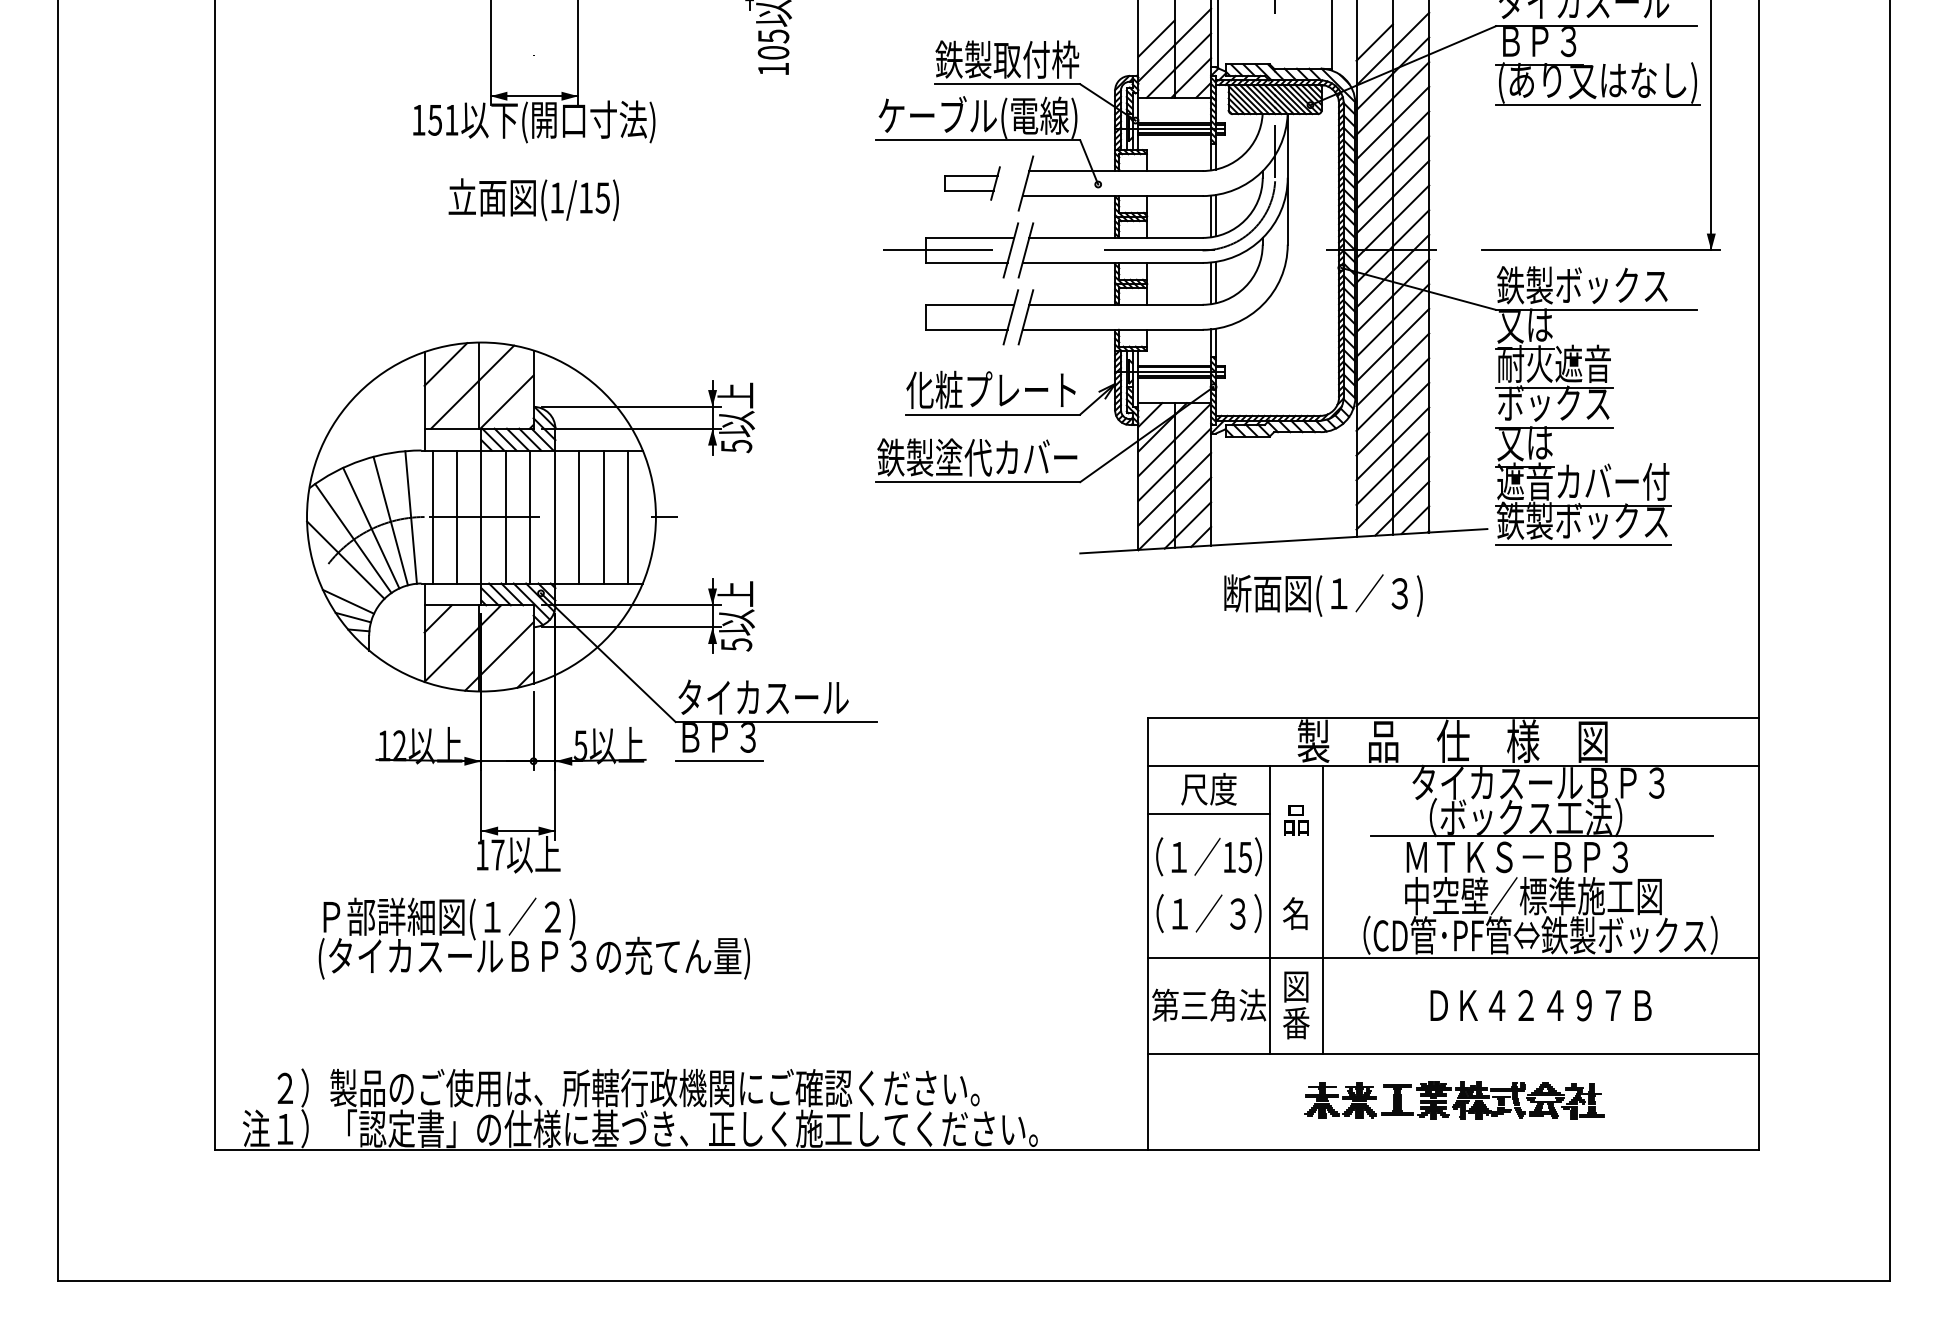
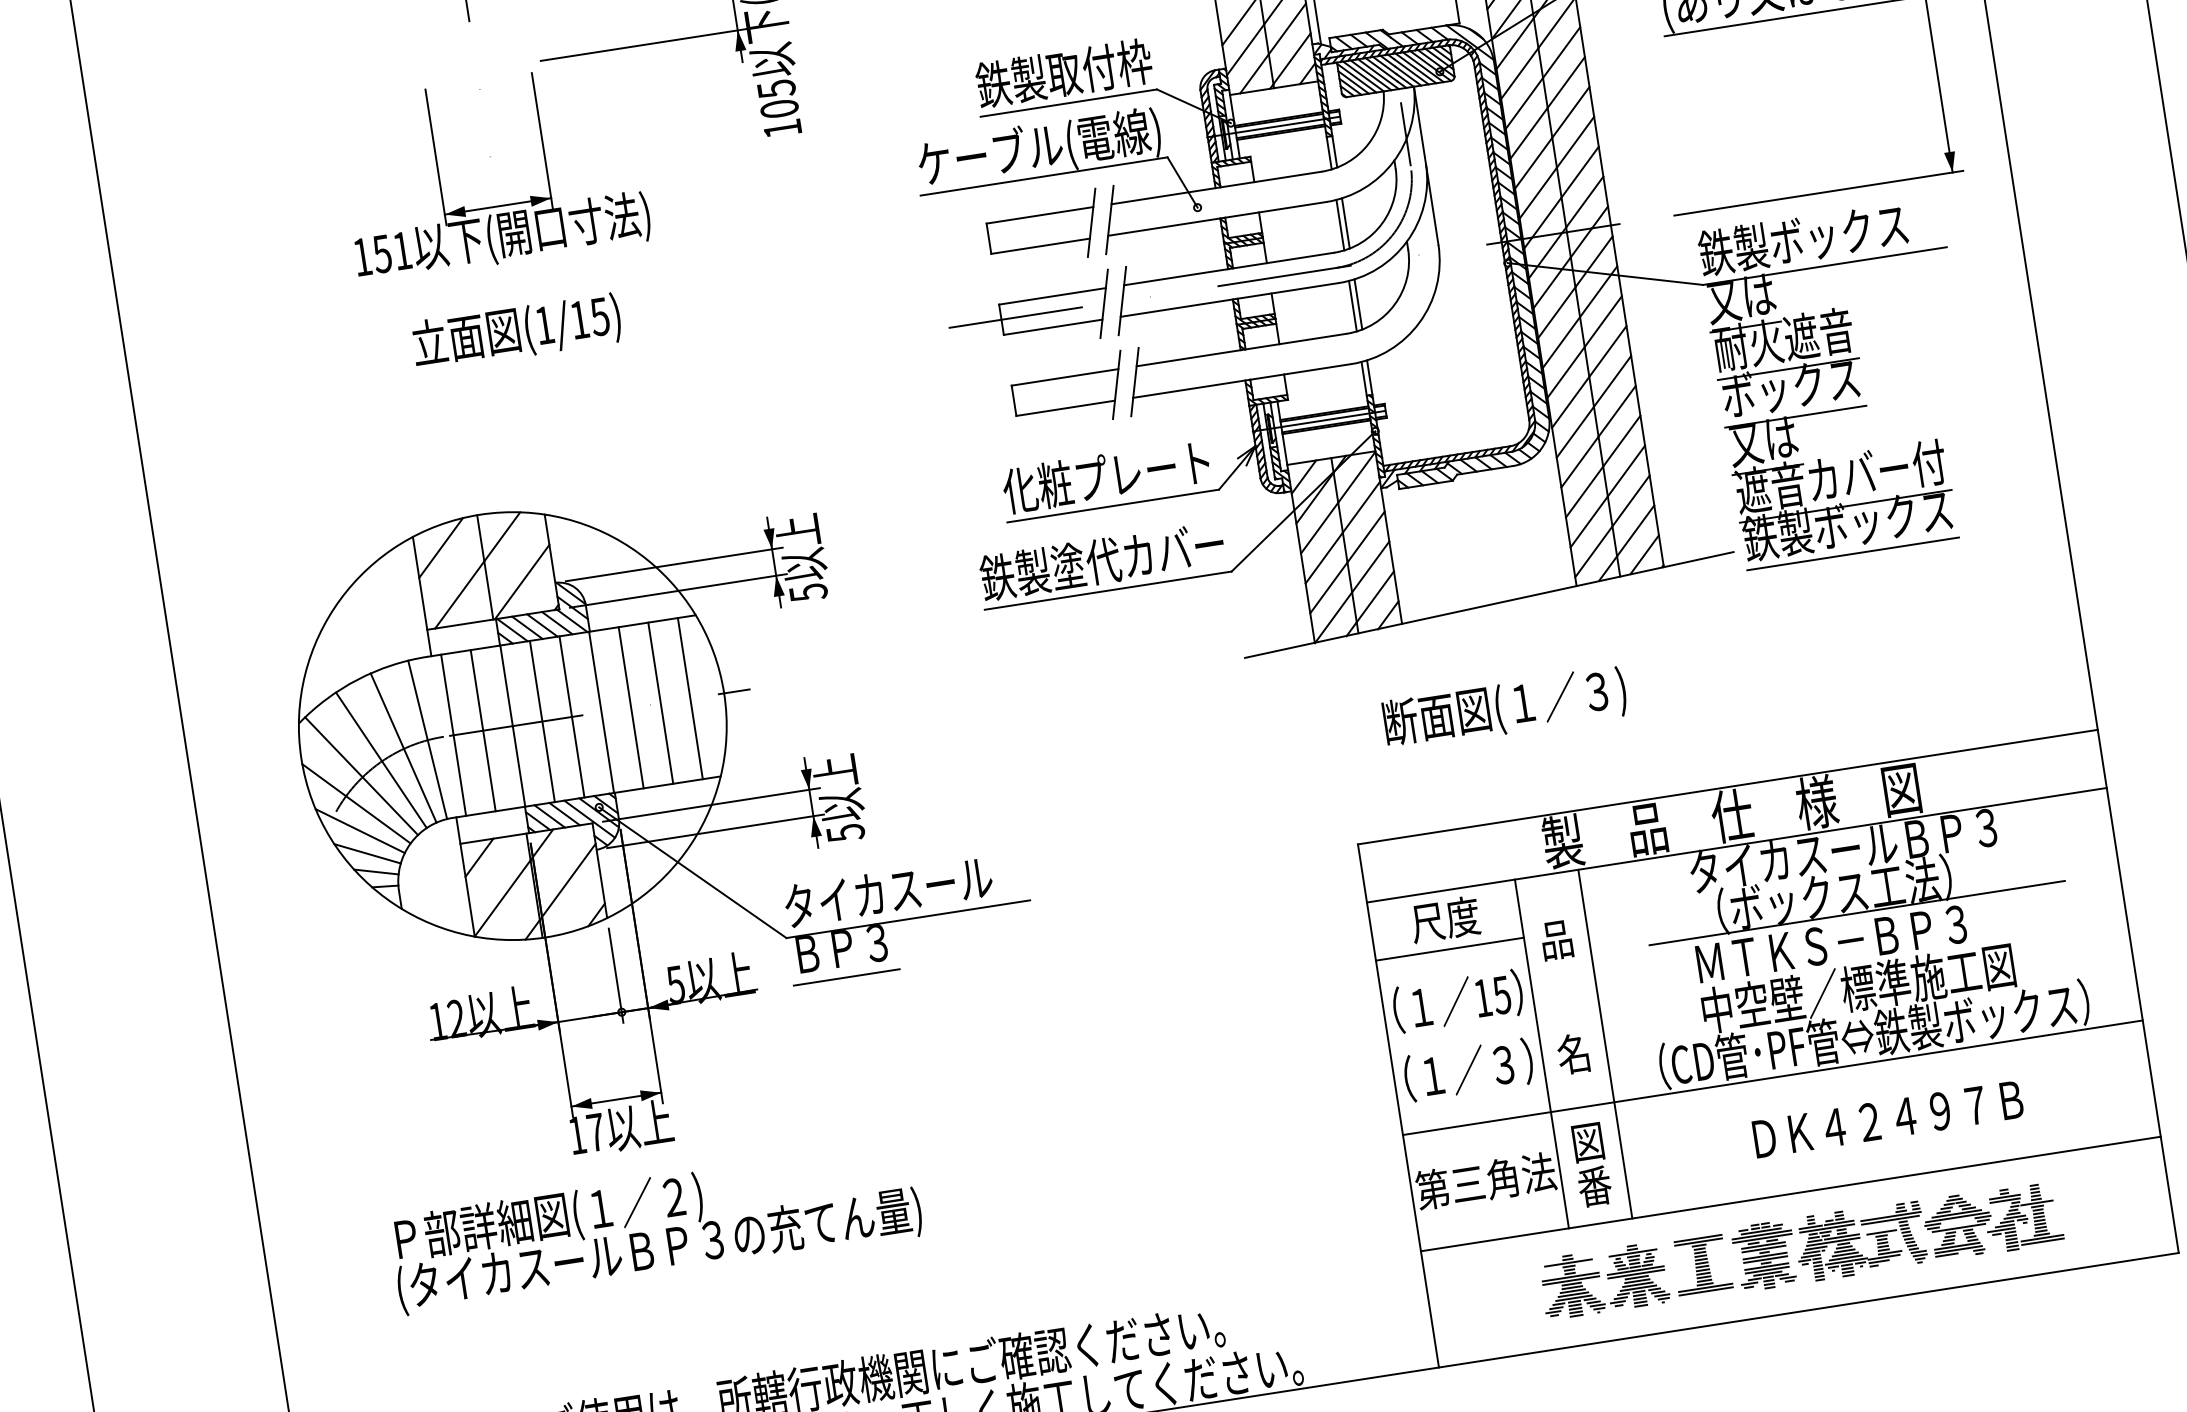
part: (972, 183) -> (1045, 229), size x1.67
line: (345, 582) -> (360, 830), added
text: (1323, 595) -> (1504, 708), moved
part: (1454, 1100) -> (1801, 1250), size x1.43

